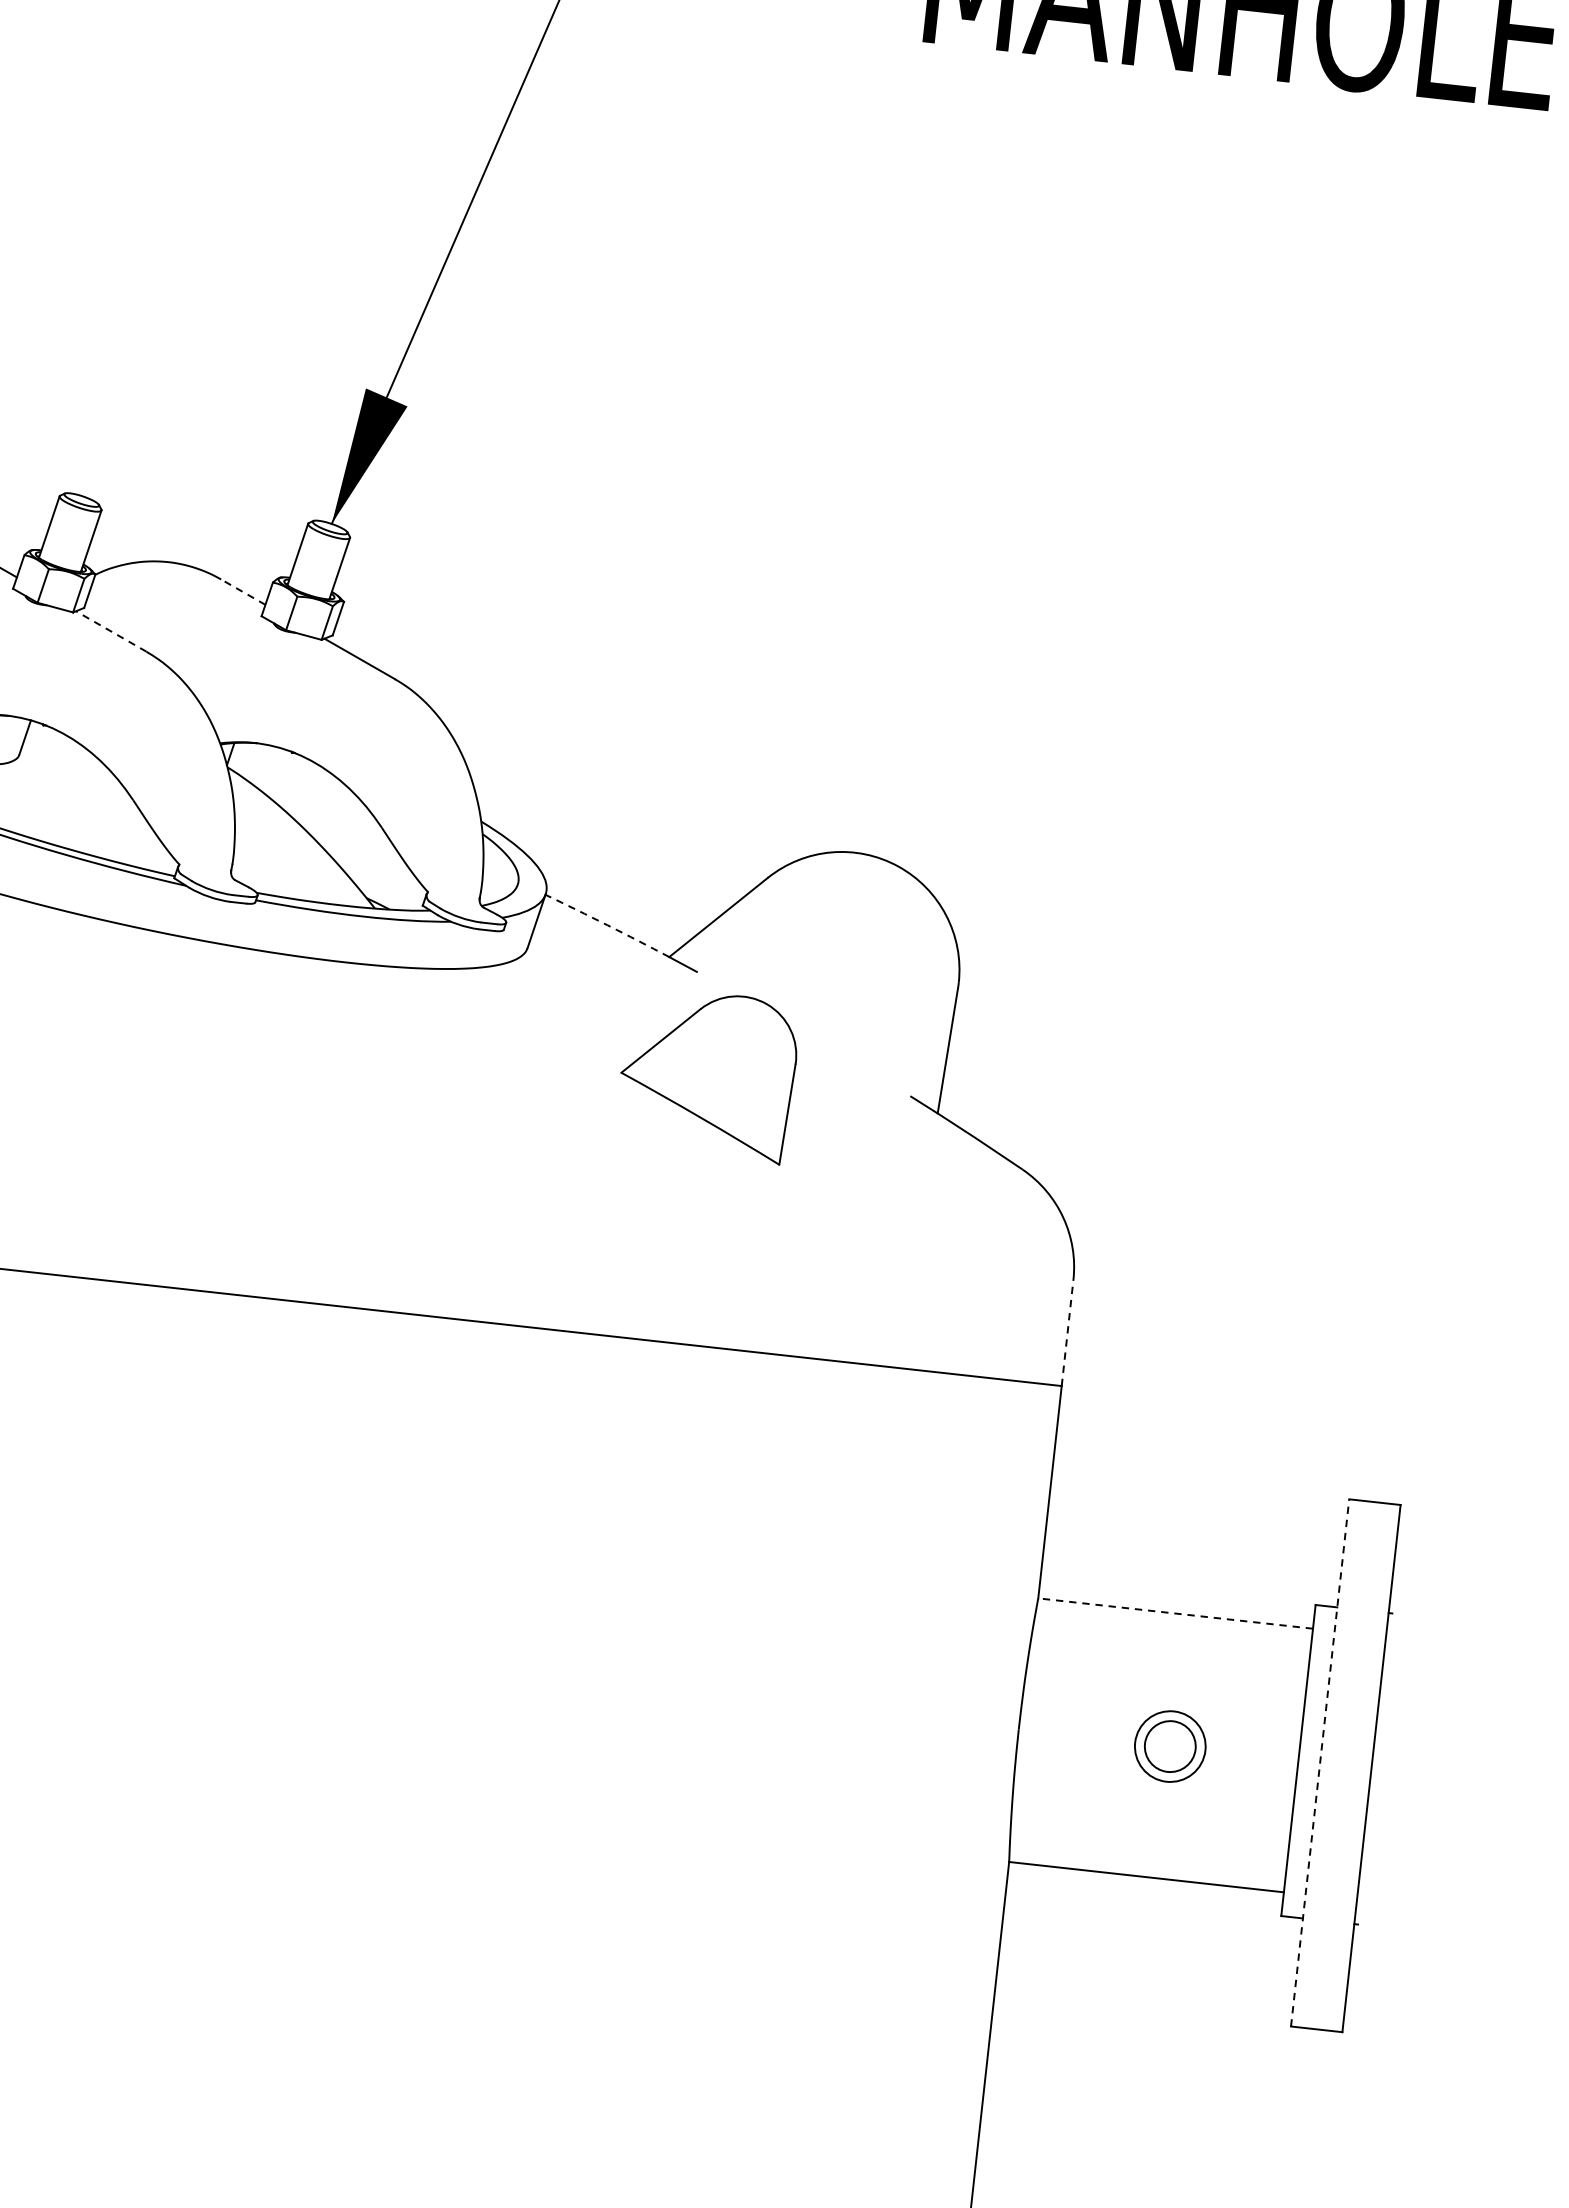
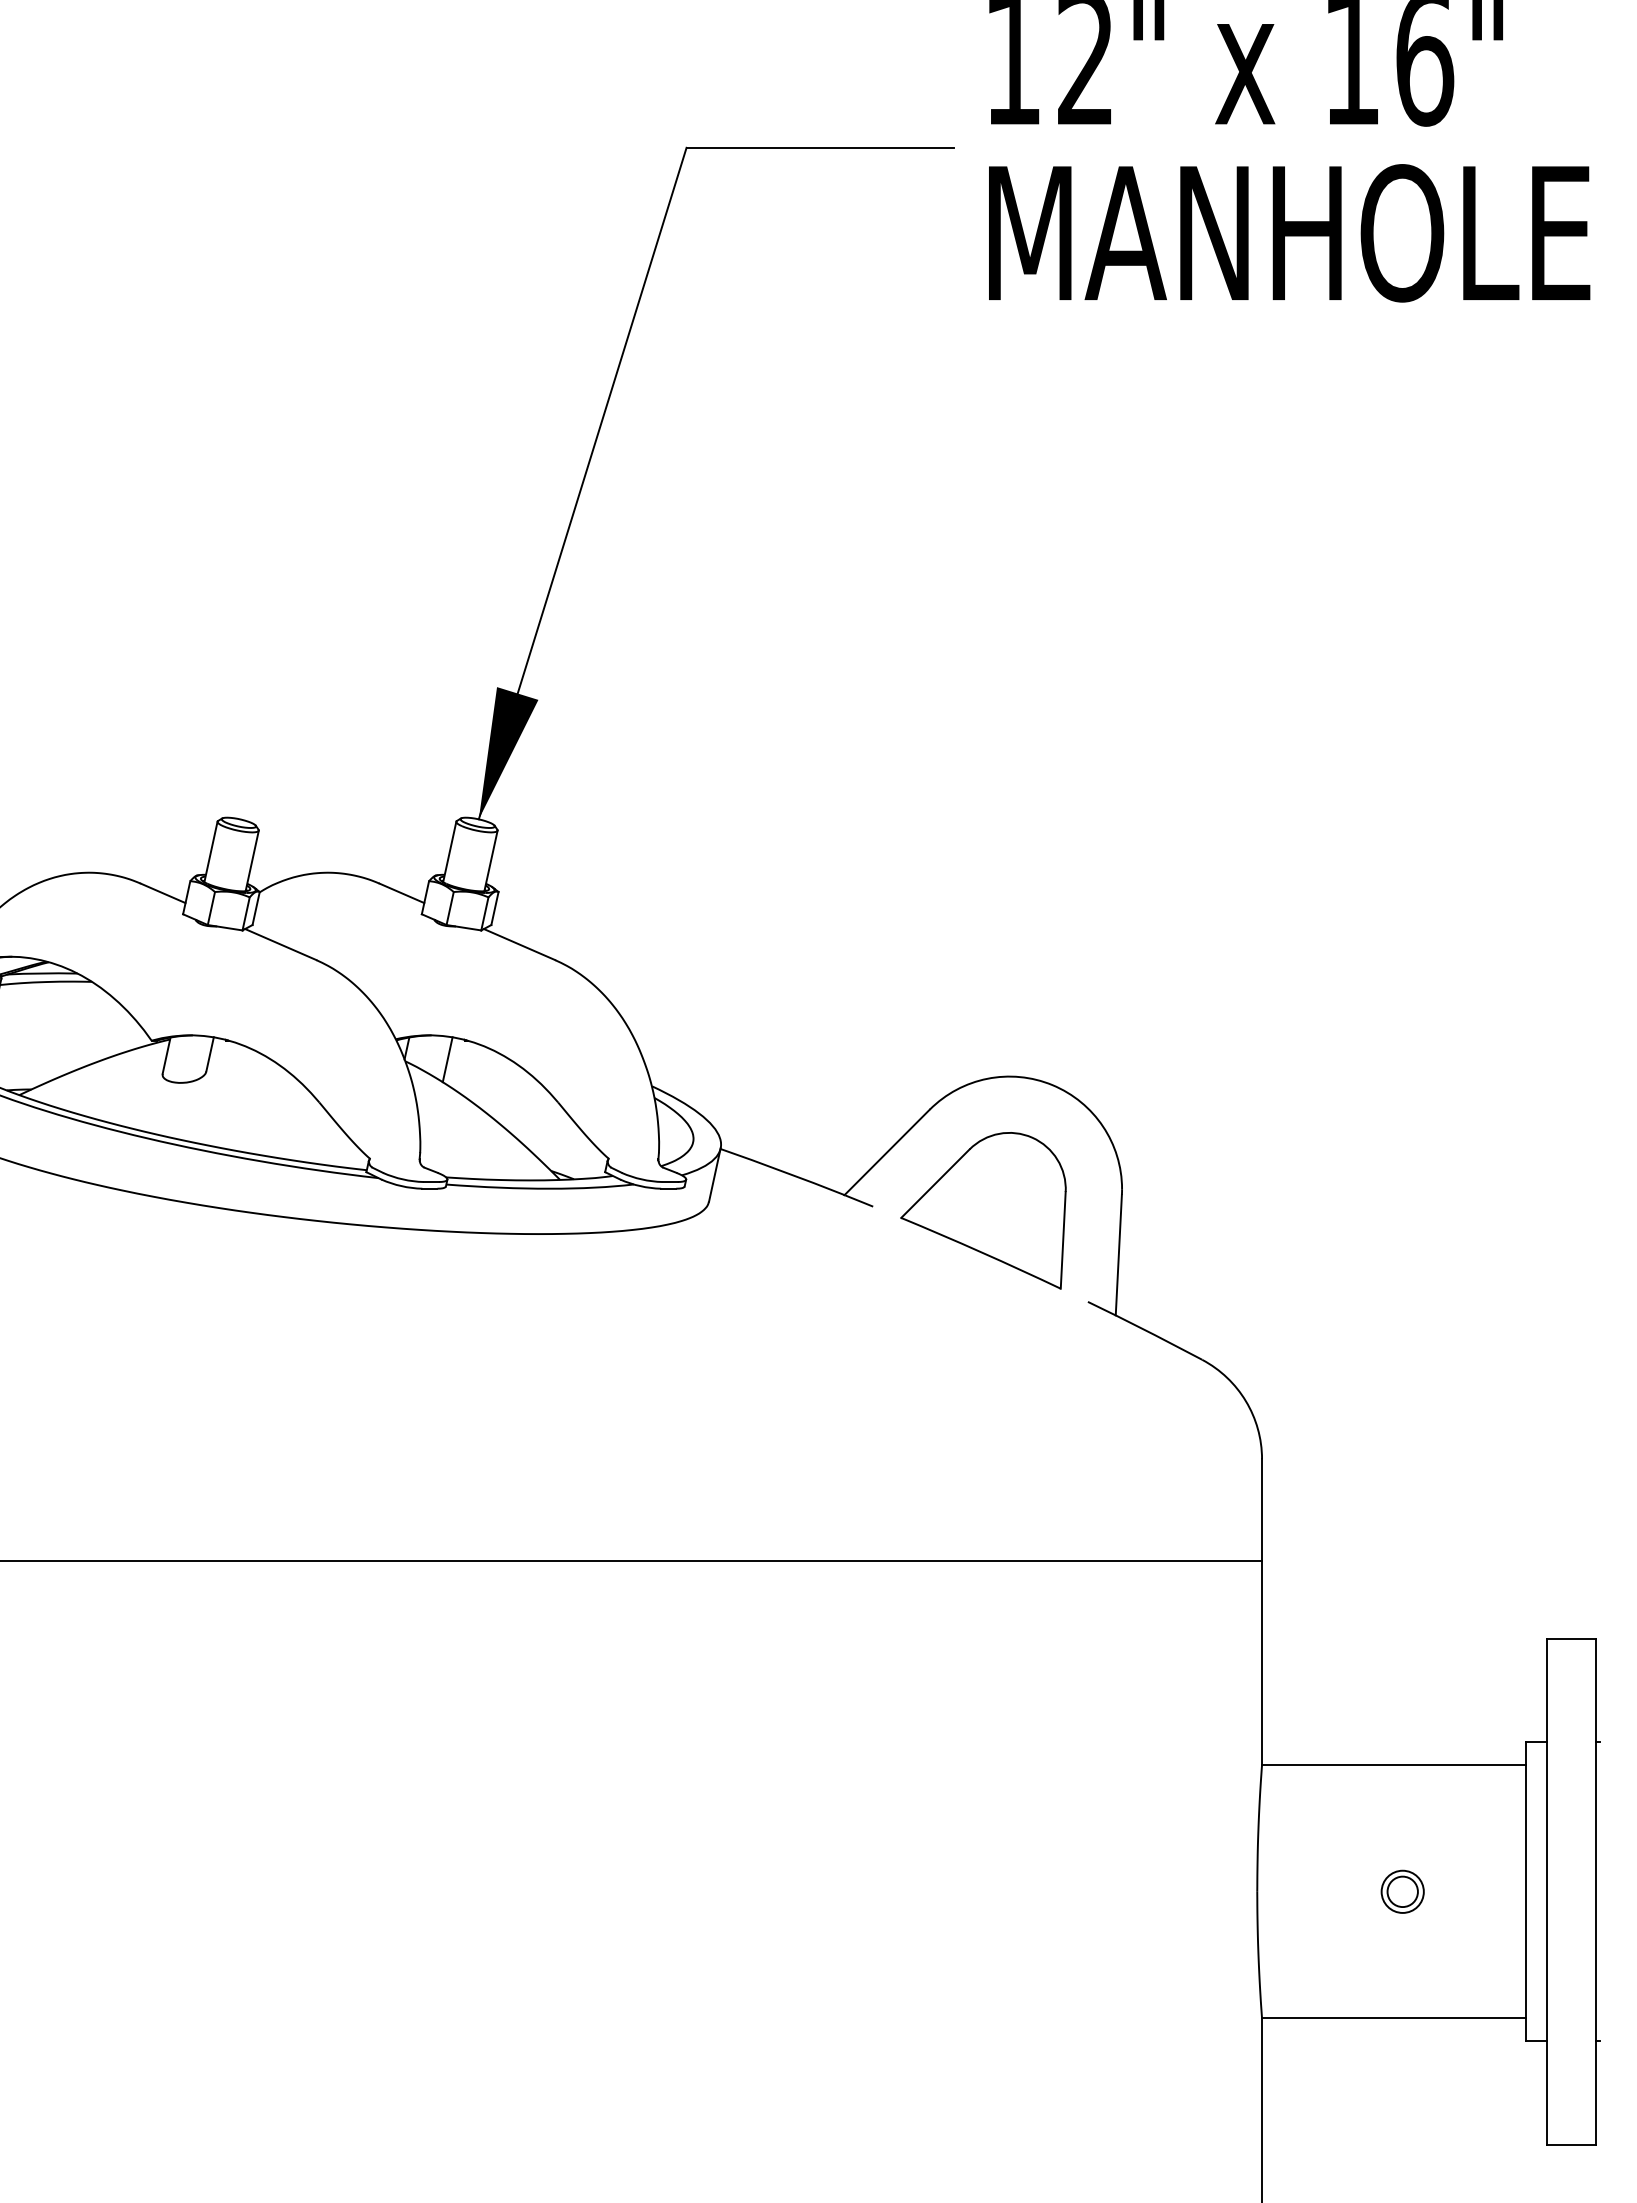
line: (242, 592) -> (401, 893), dashed -> solid
line: (111, 631) -> (280, 944), dashed -> solid
line: (271, 770) -> (447, 1059), added
arc: (607, 925) -> (782, 1171), dashed -> solid
part: (707, 1074) -> (983, 1210), moved
line: (1068, 1333) -> (1262, 1510), dashed -> solid
line: (1176, 1613) -> (1394, 1765), dashed -> solid
part: (1169, 1745) -> (1402, 1891), size x0.62
line: (1319, 1762) -> (1546, 1891), dashed -> solid

